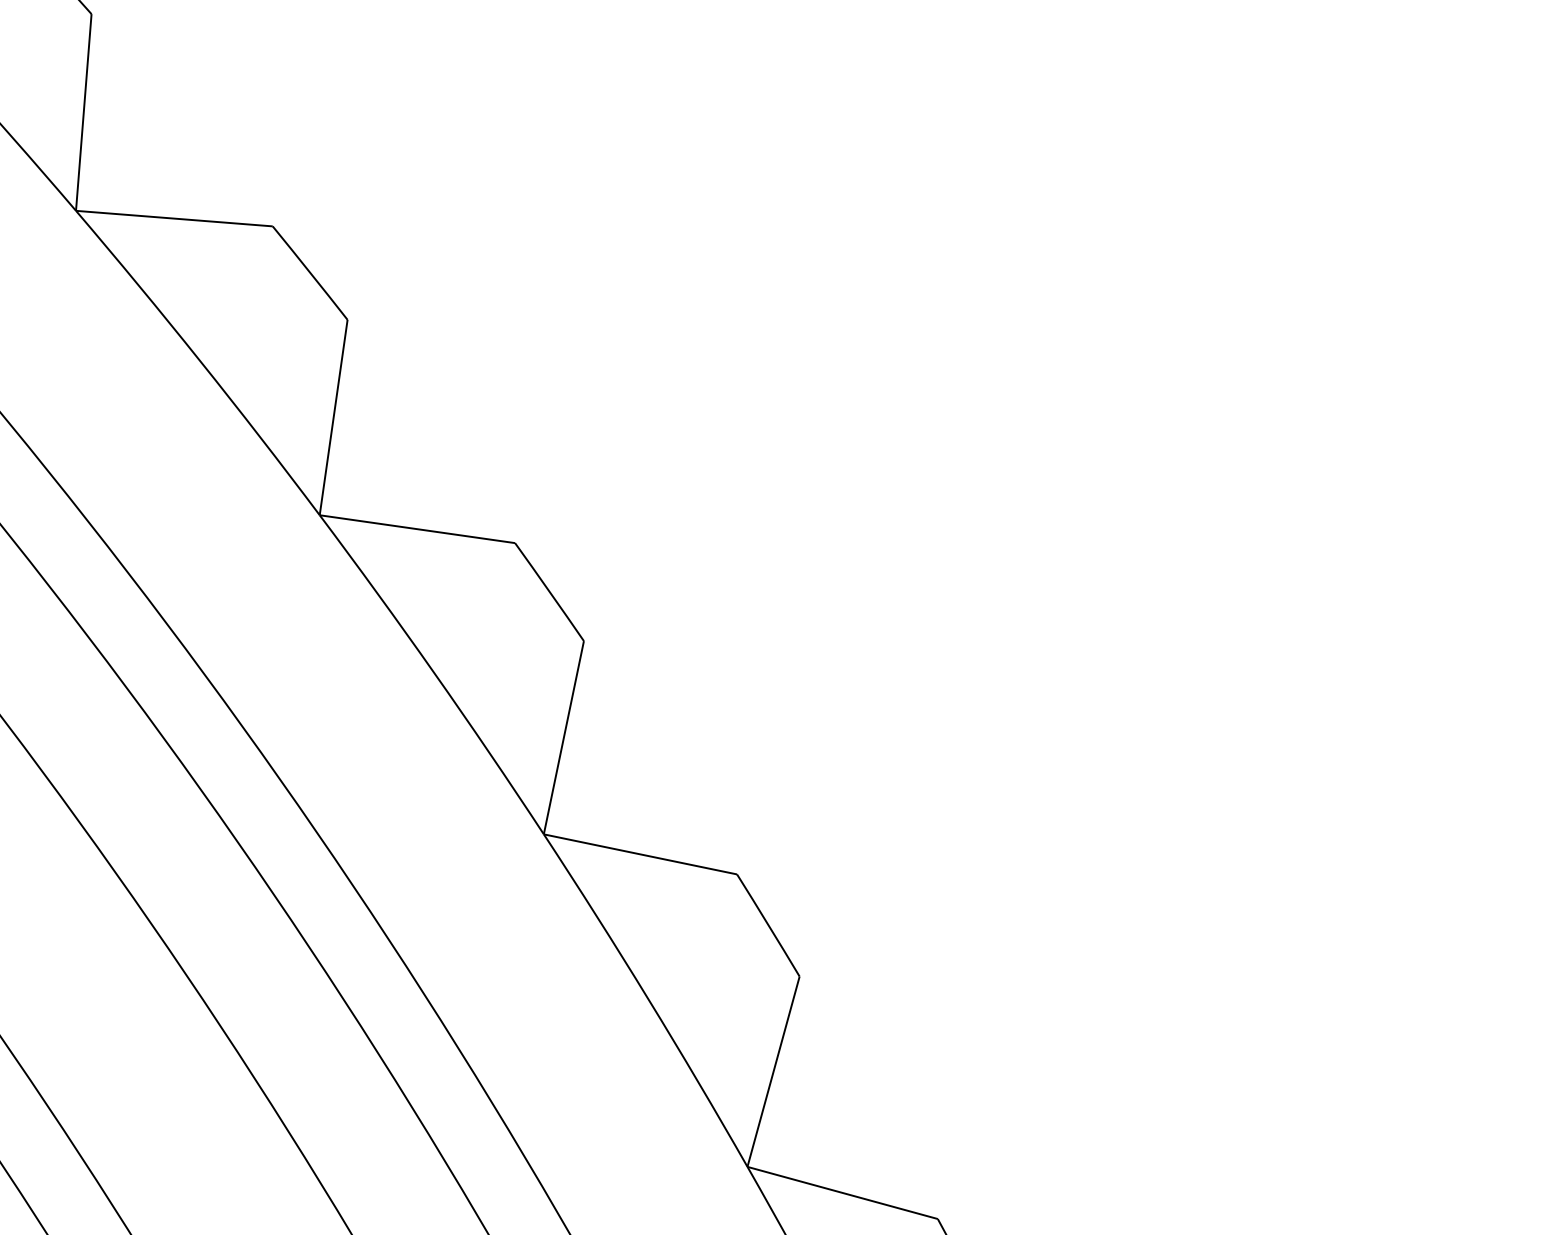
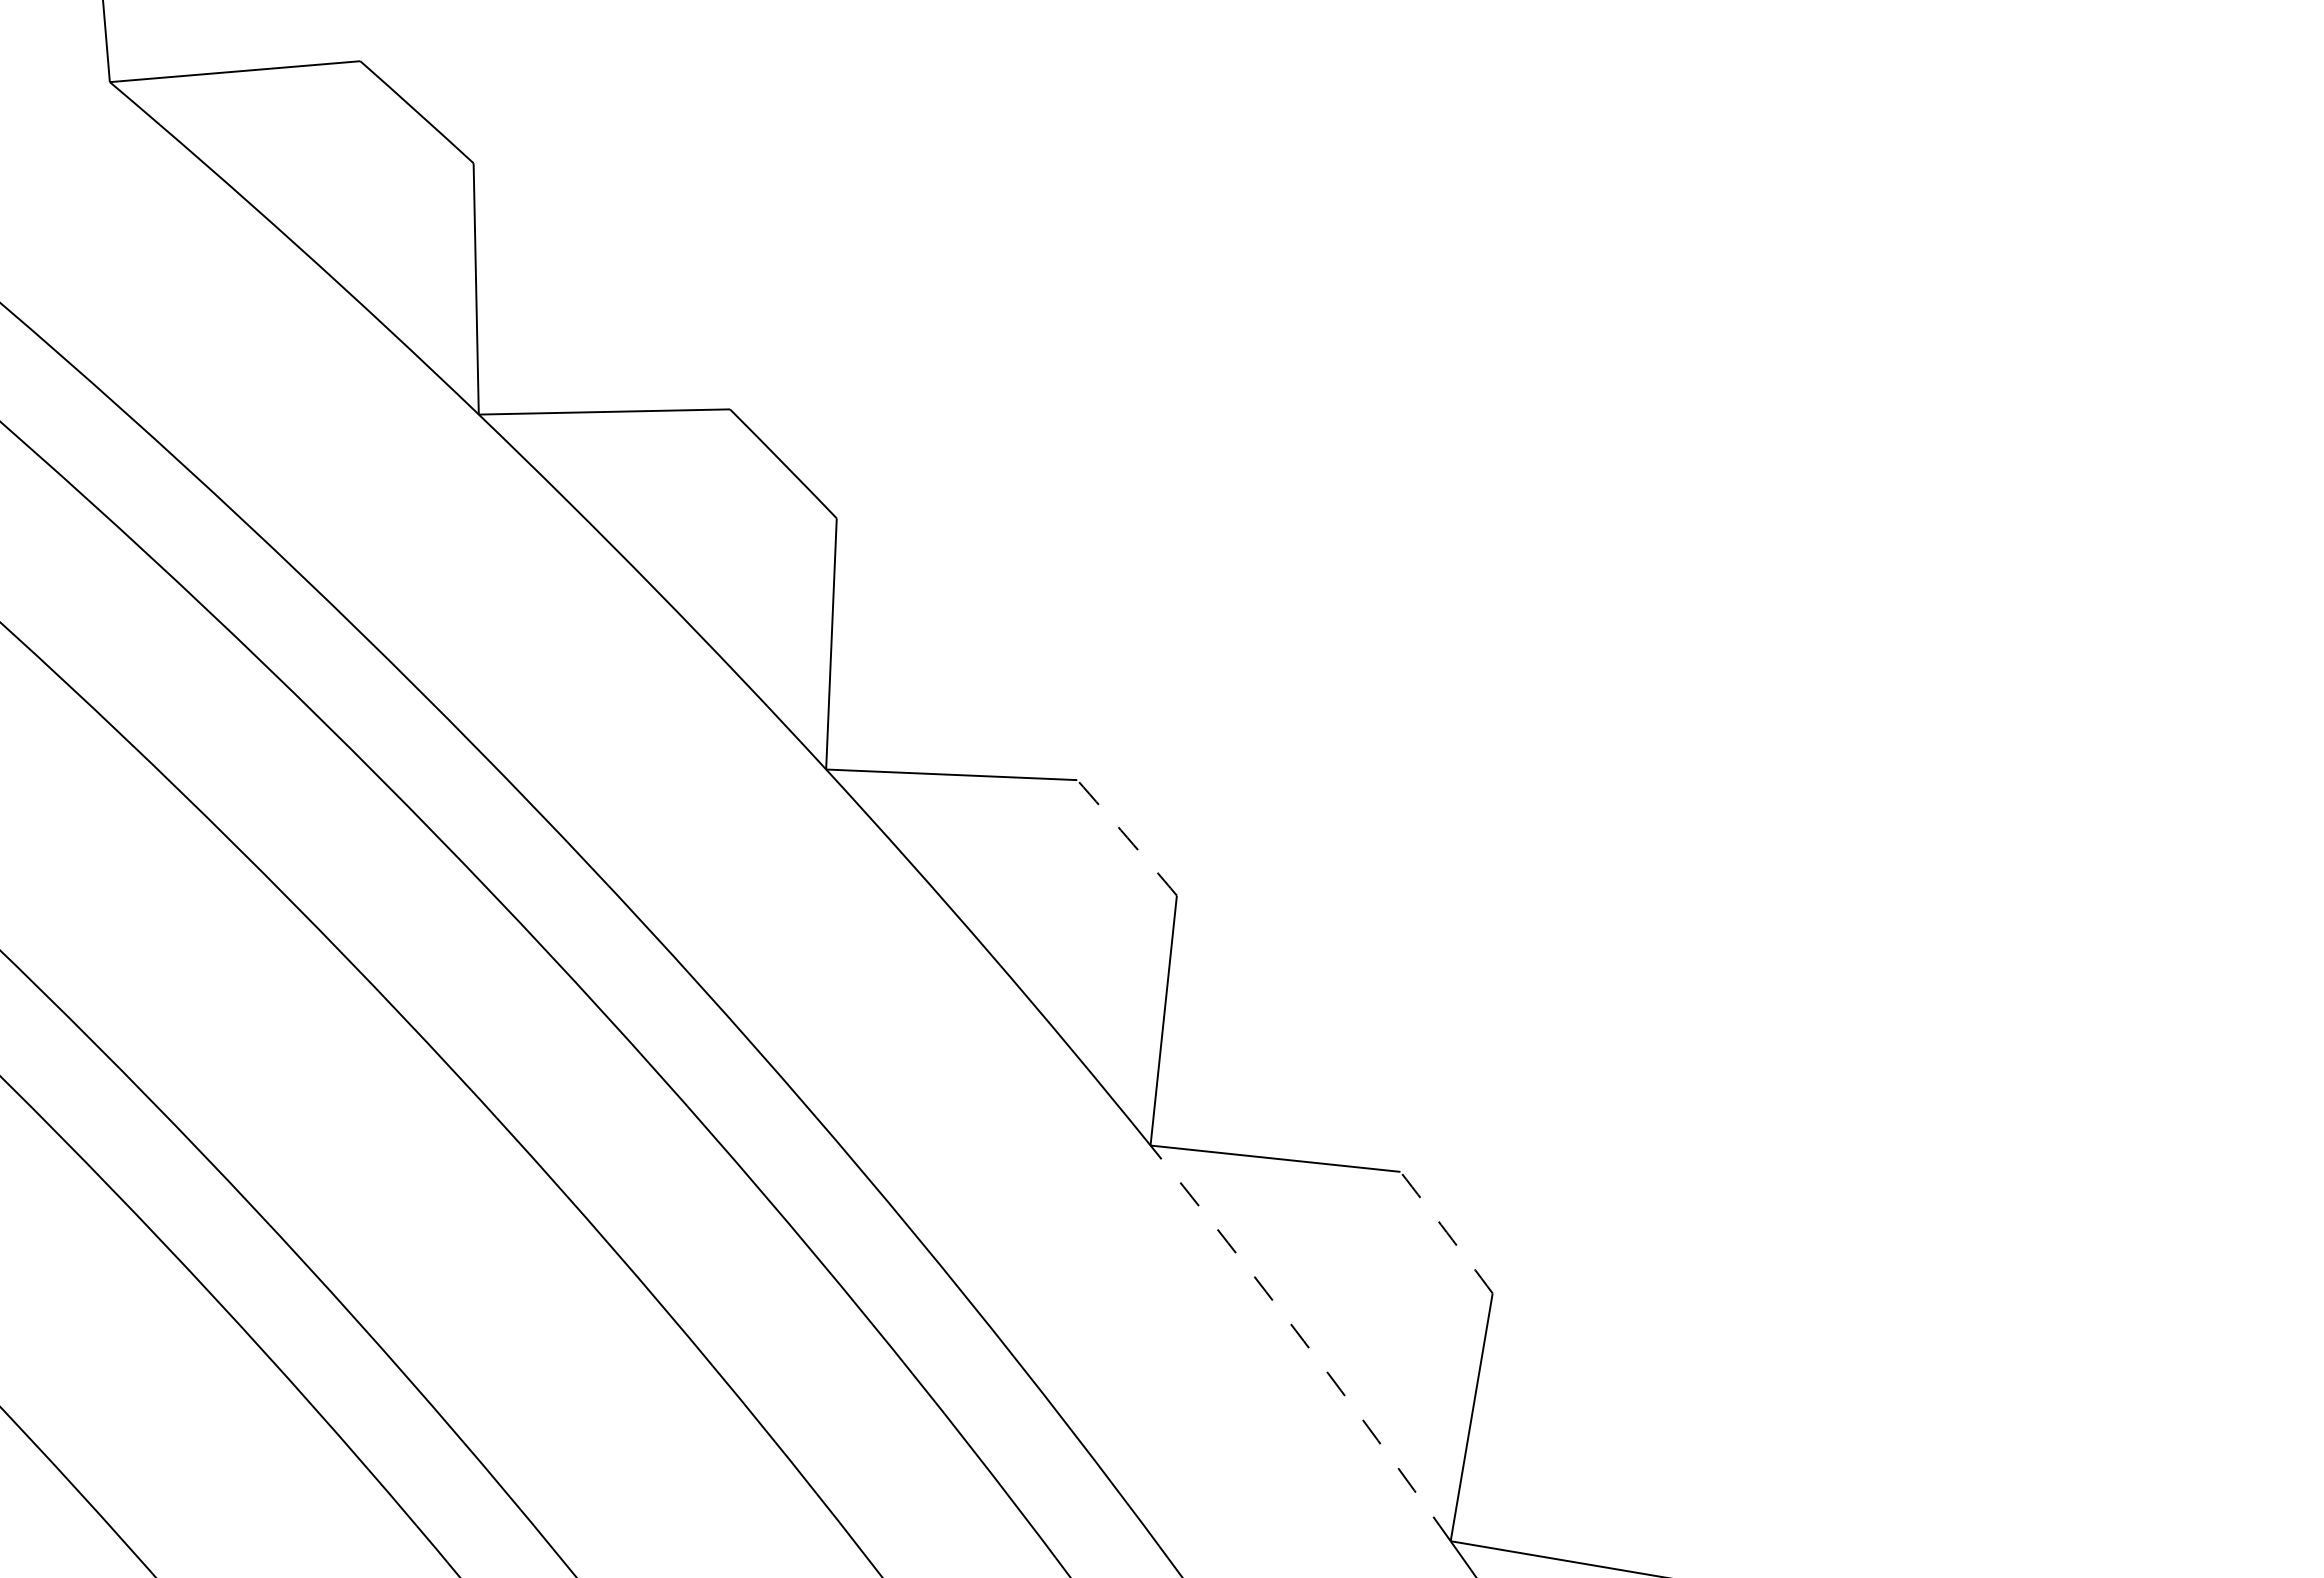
arc: (549, 591) -> (1127, 837), solid -> dashed
arc: (768, 925) -> (1446, 1232), solid -> dashed
arc: (648, 999) -> (1303, 1341), solid -> dashed

